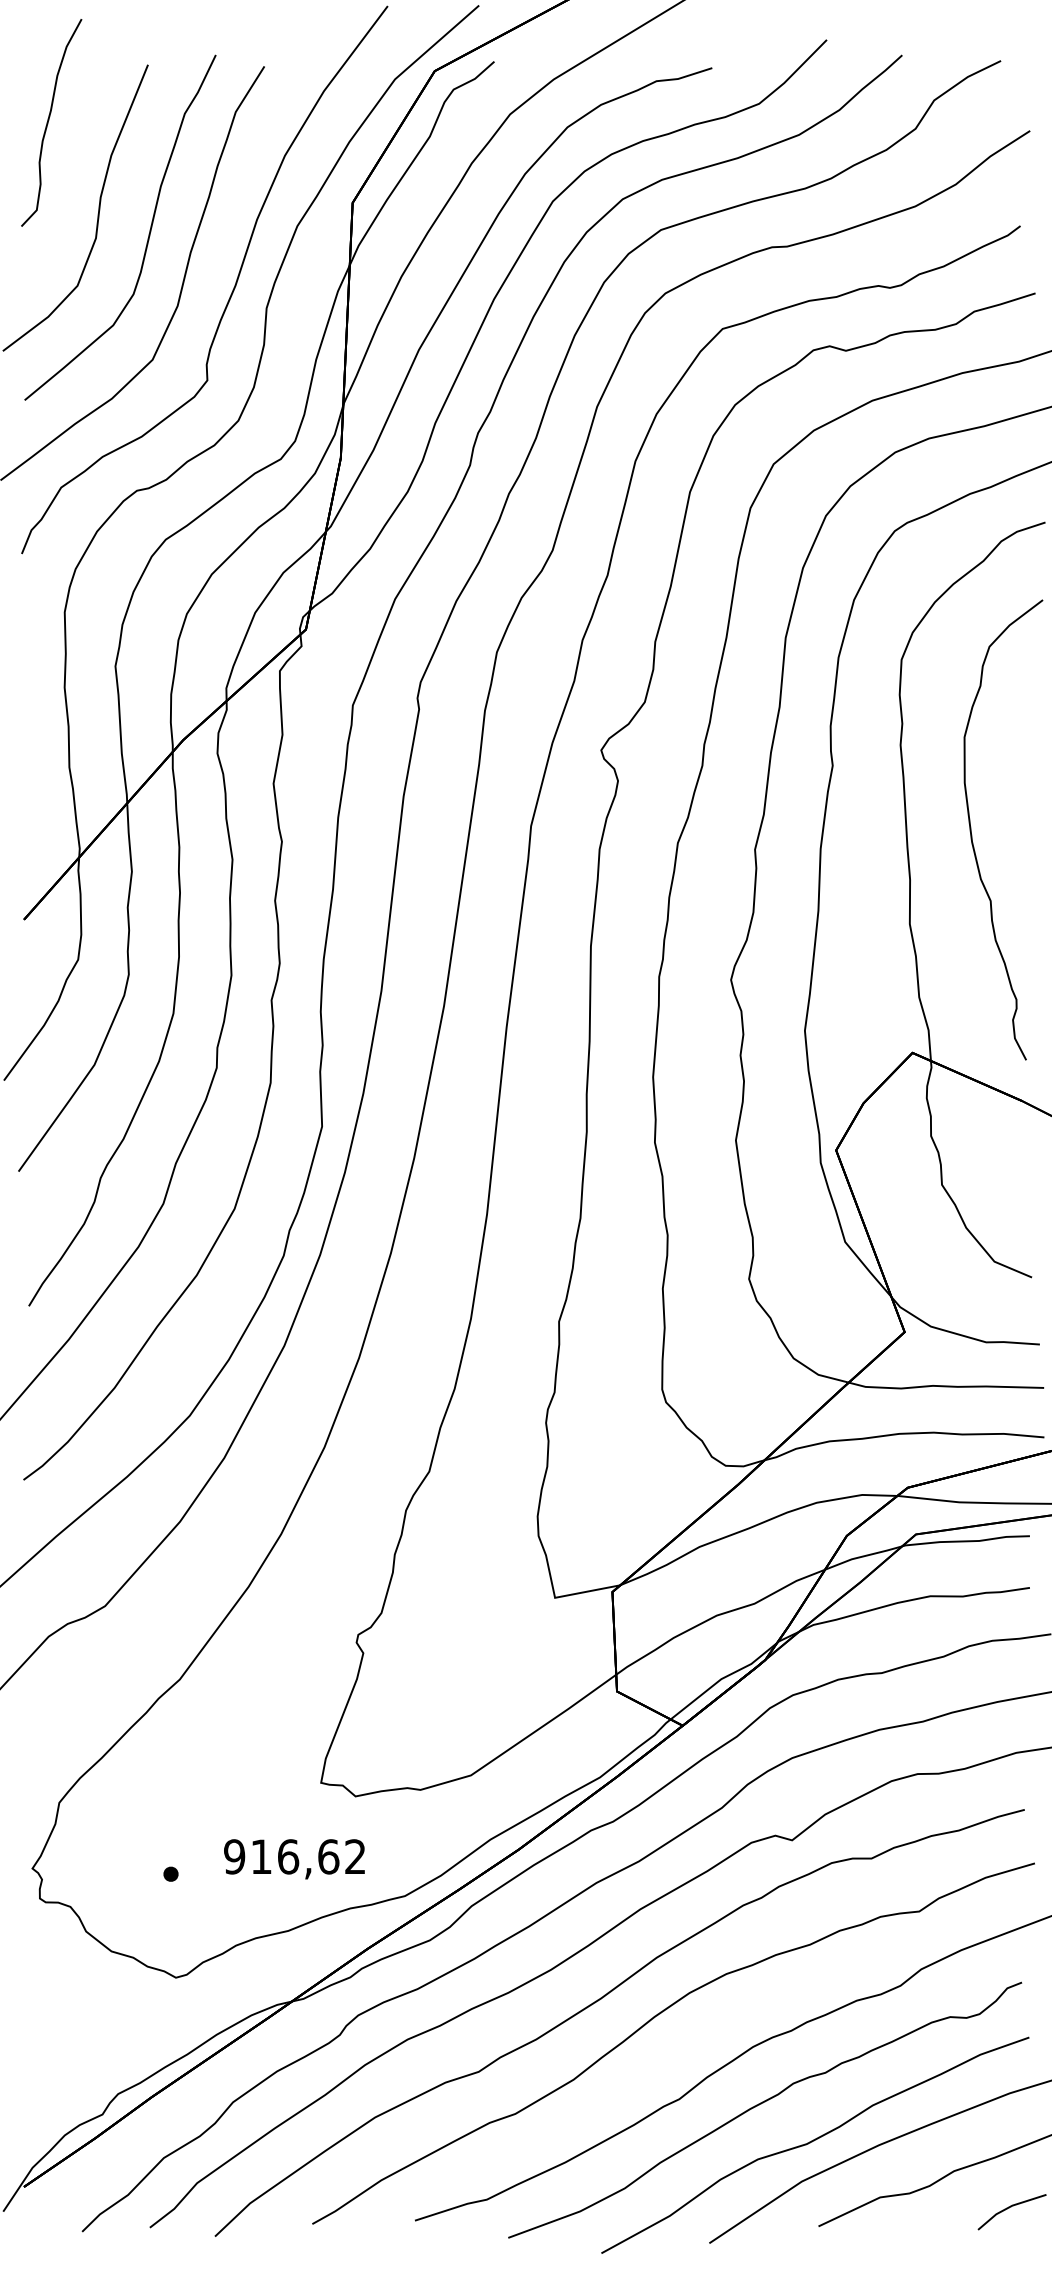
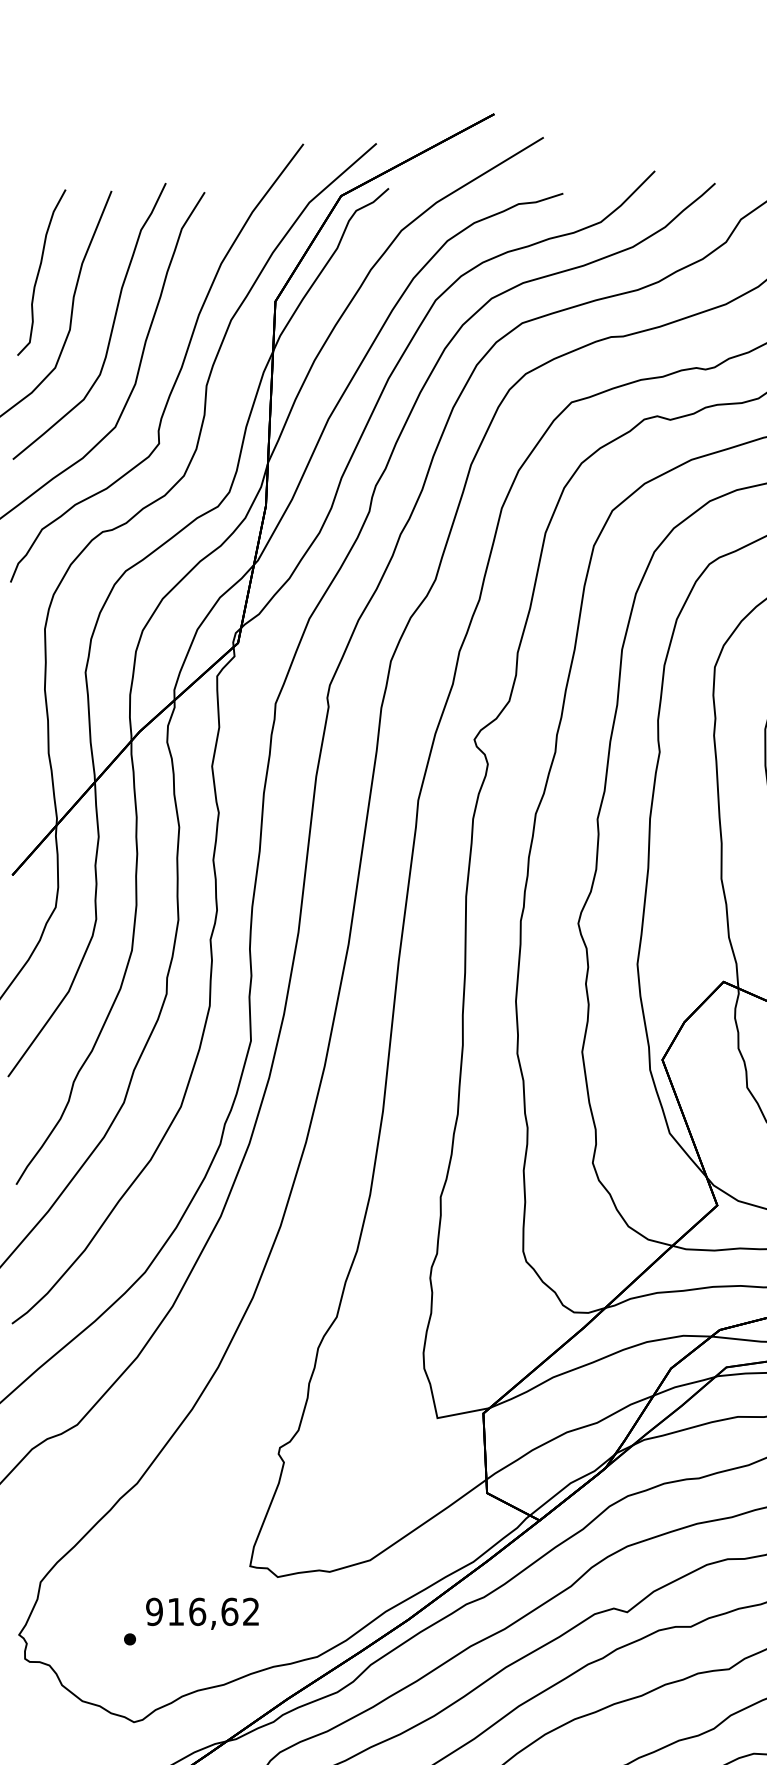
curve: (49, 120) -> (39, 270), moved
text: (294, 1859) -> (202, 1613), moved

